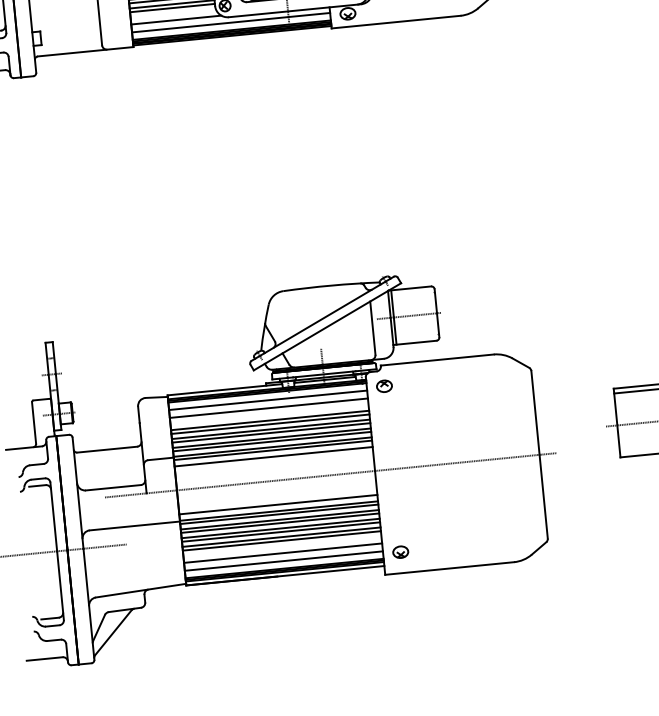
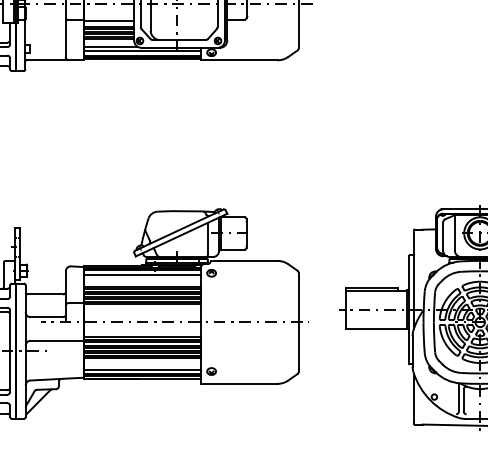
line: (268, 408) -> (142, 279), removed
line: (273, 457) -> (142, 308), removed
line: (283, 553) -> (142, 365), removed

